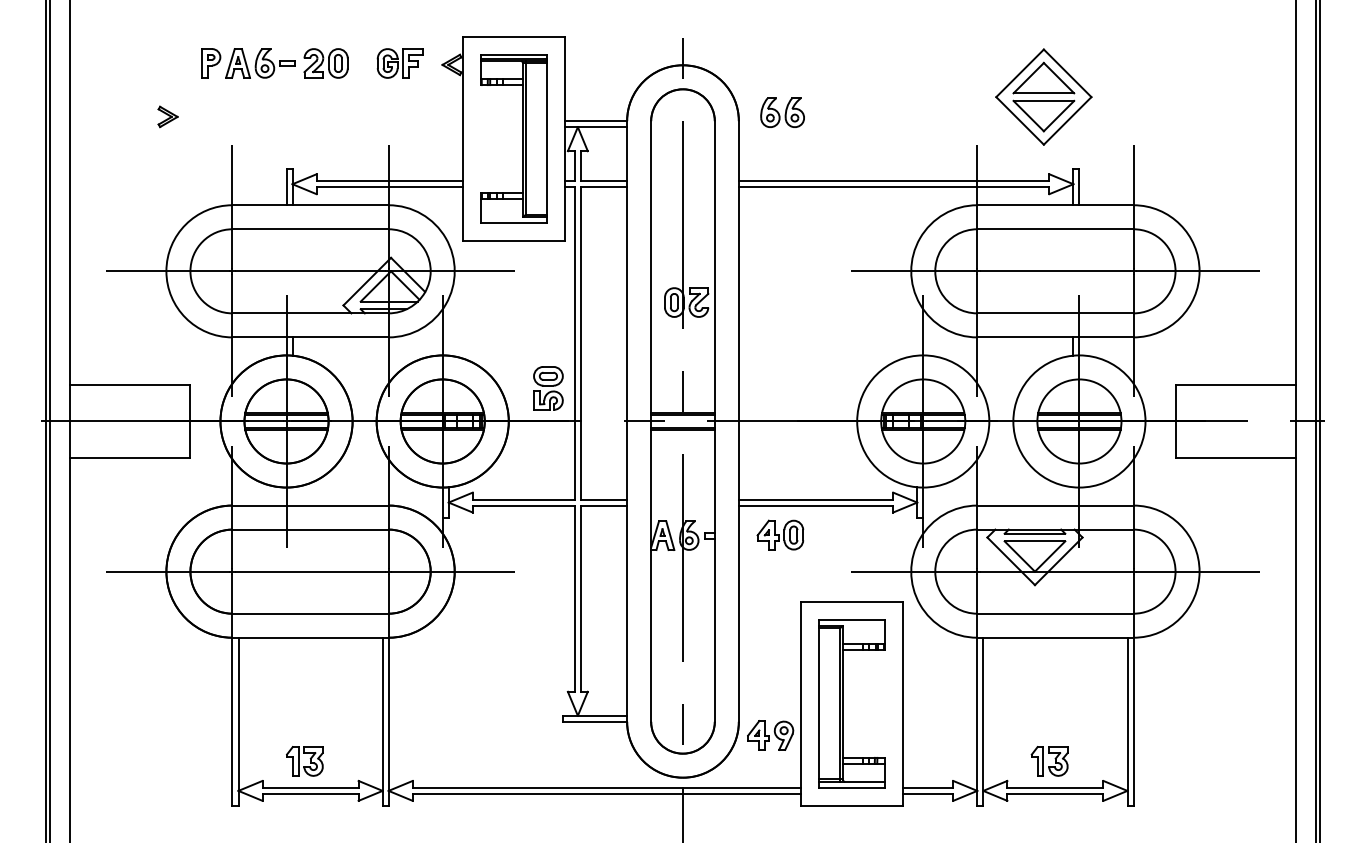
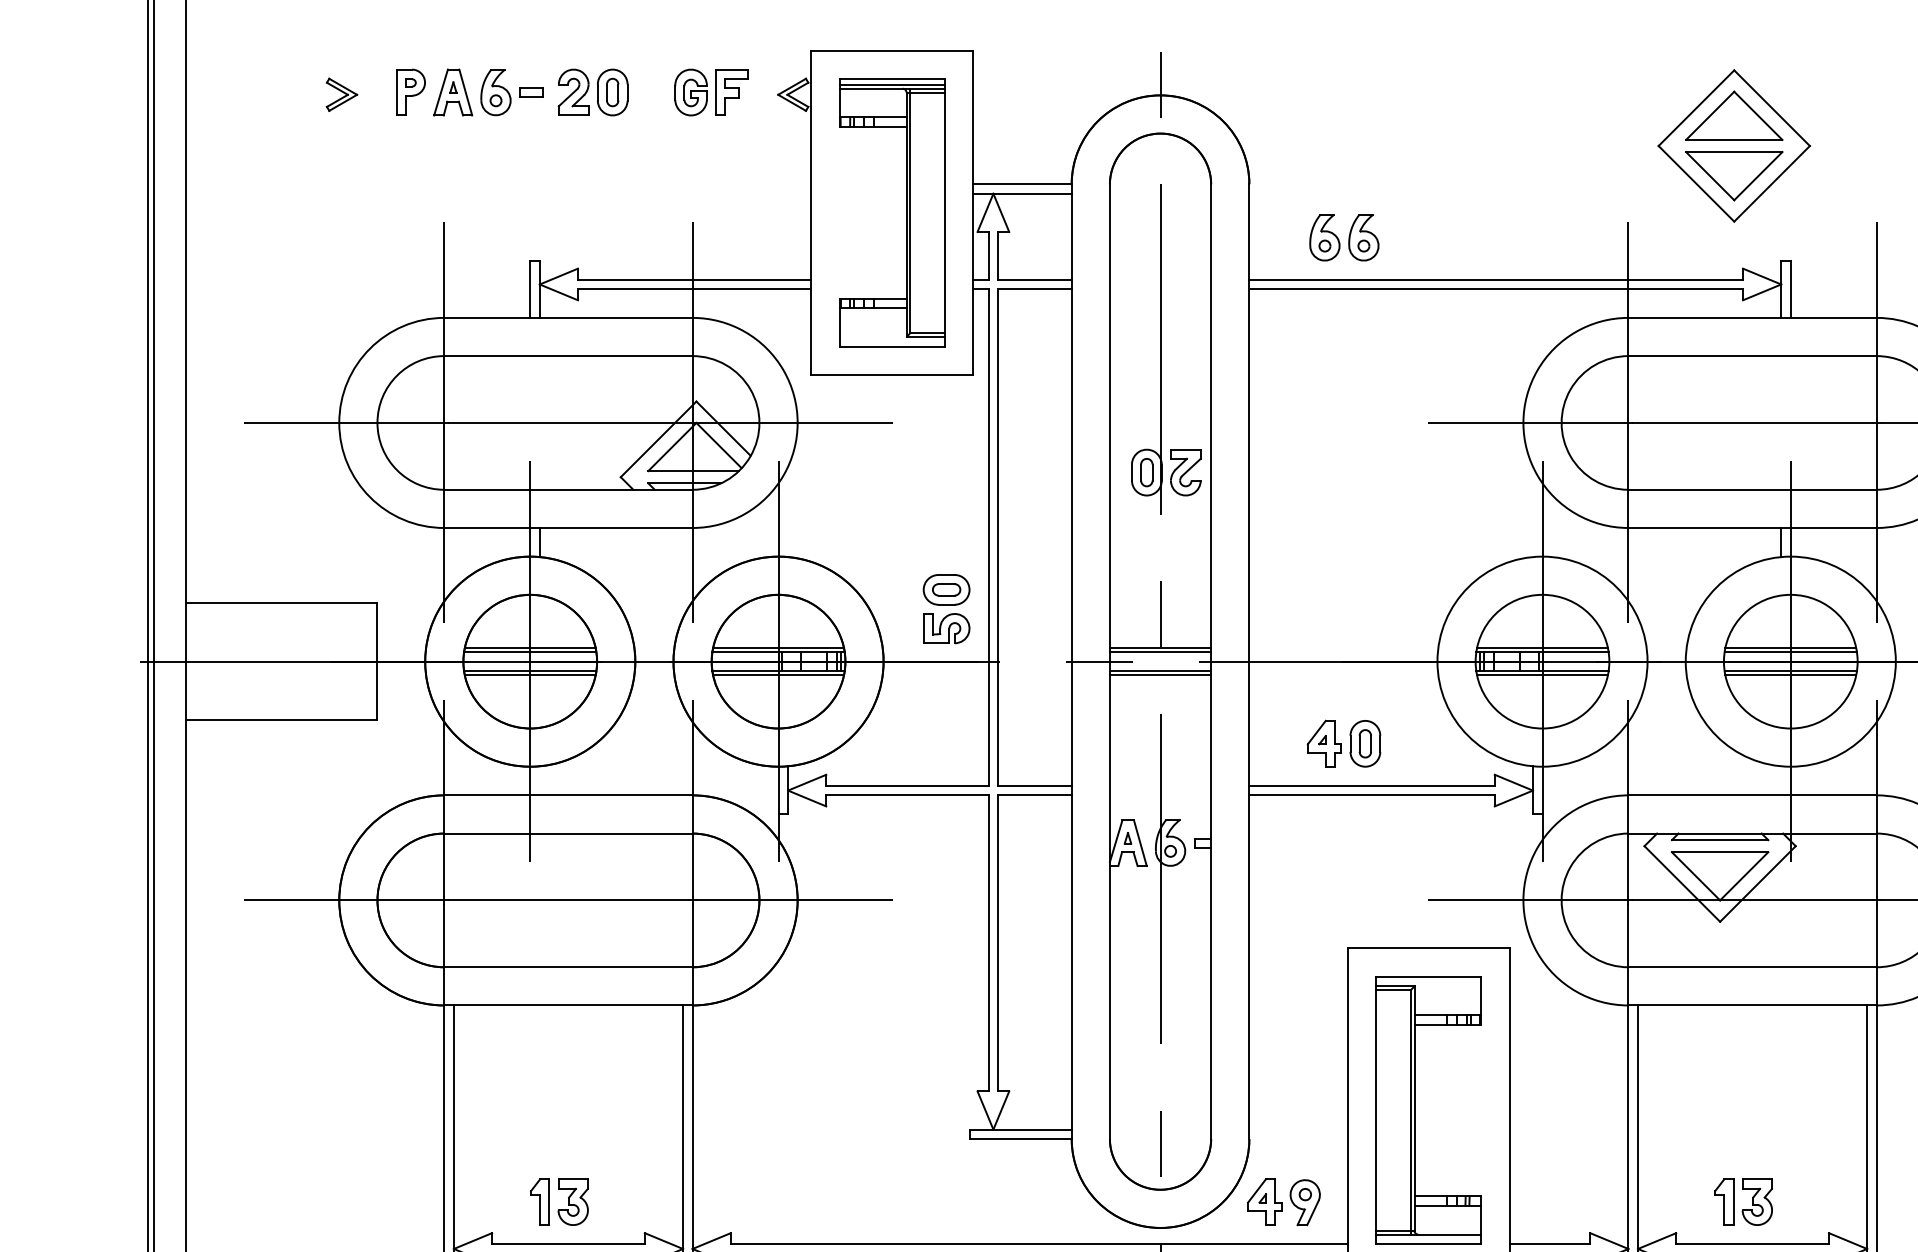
part: (782, 112) -> (1344, 237), moved
part: (167, 116) -> (340, 94), moved
part: (780, 534) -> (1344, 742), moved
part: (770, 735) -> (1283, 1202), moved

